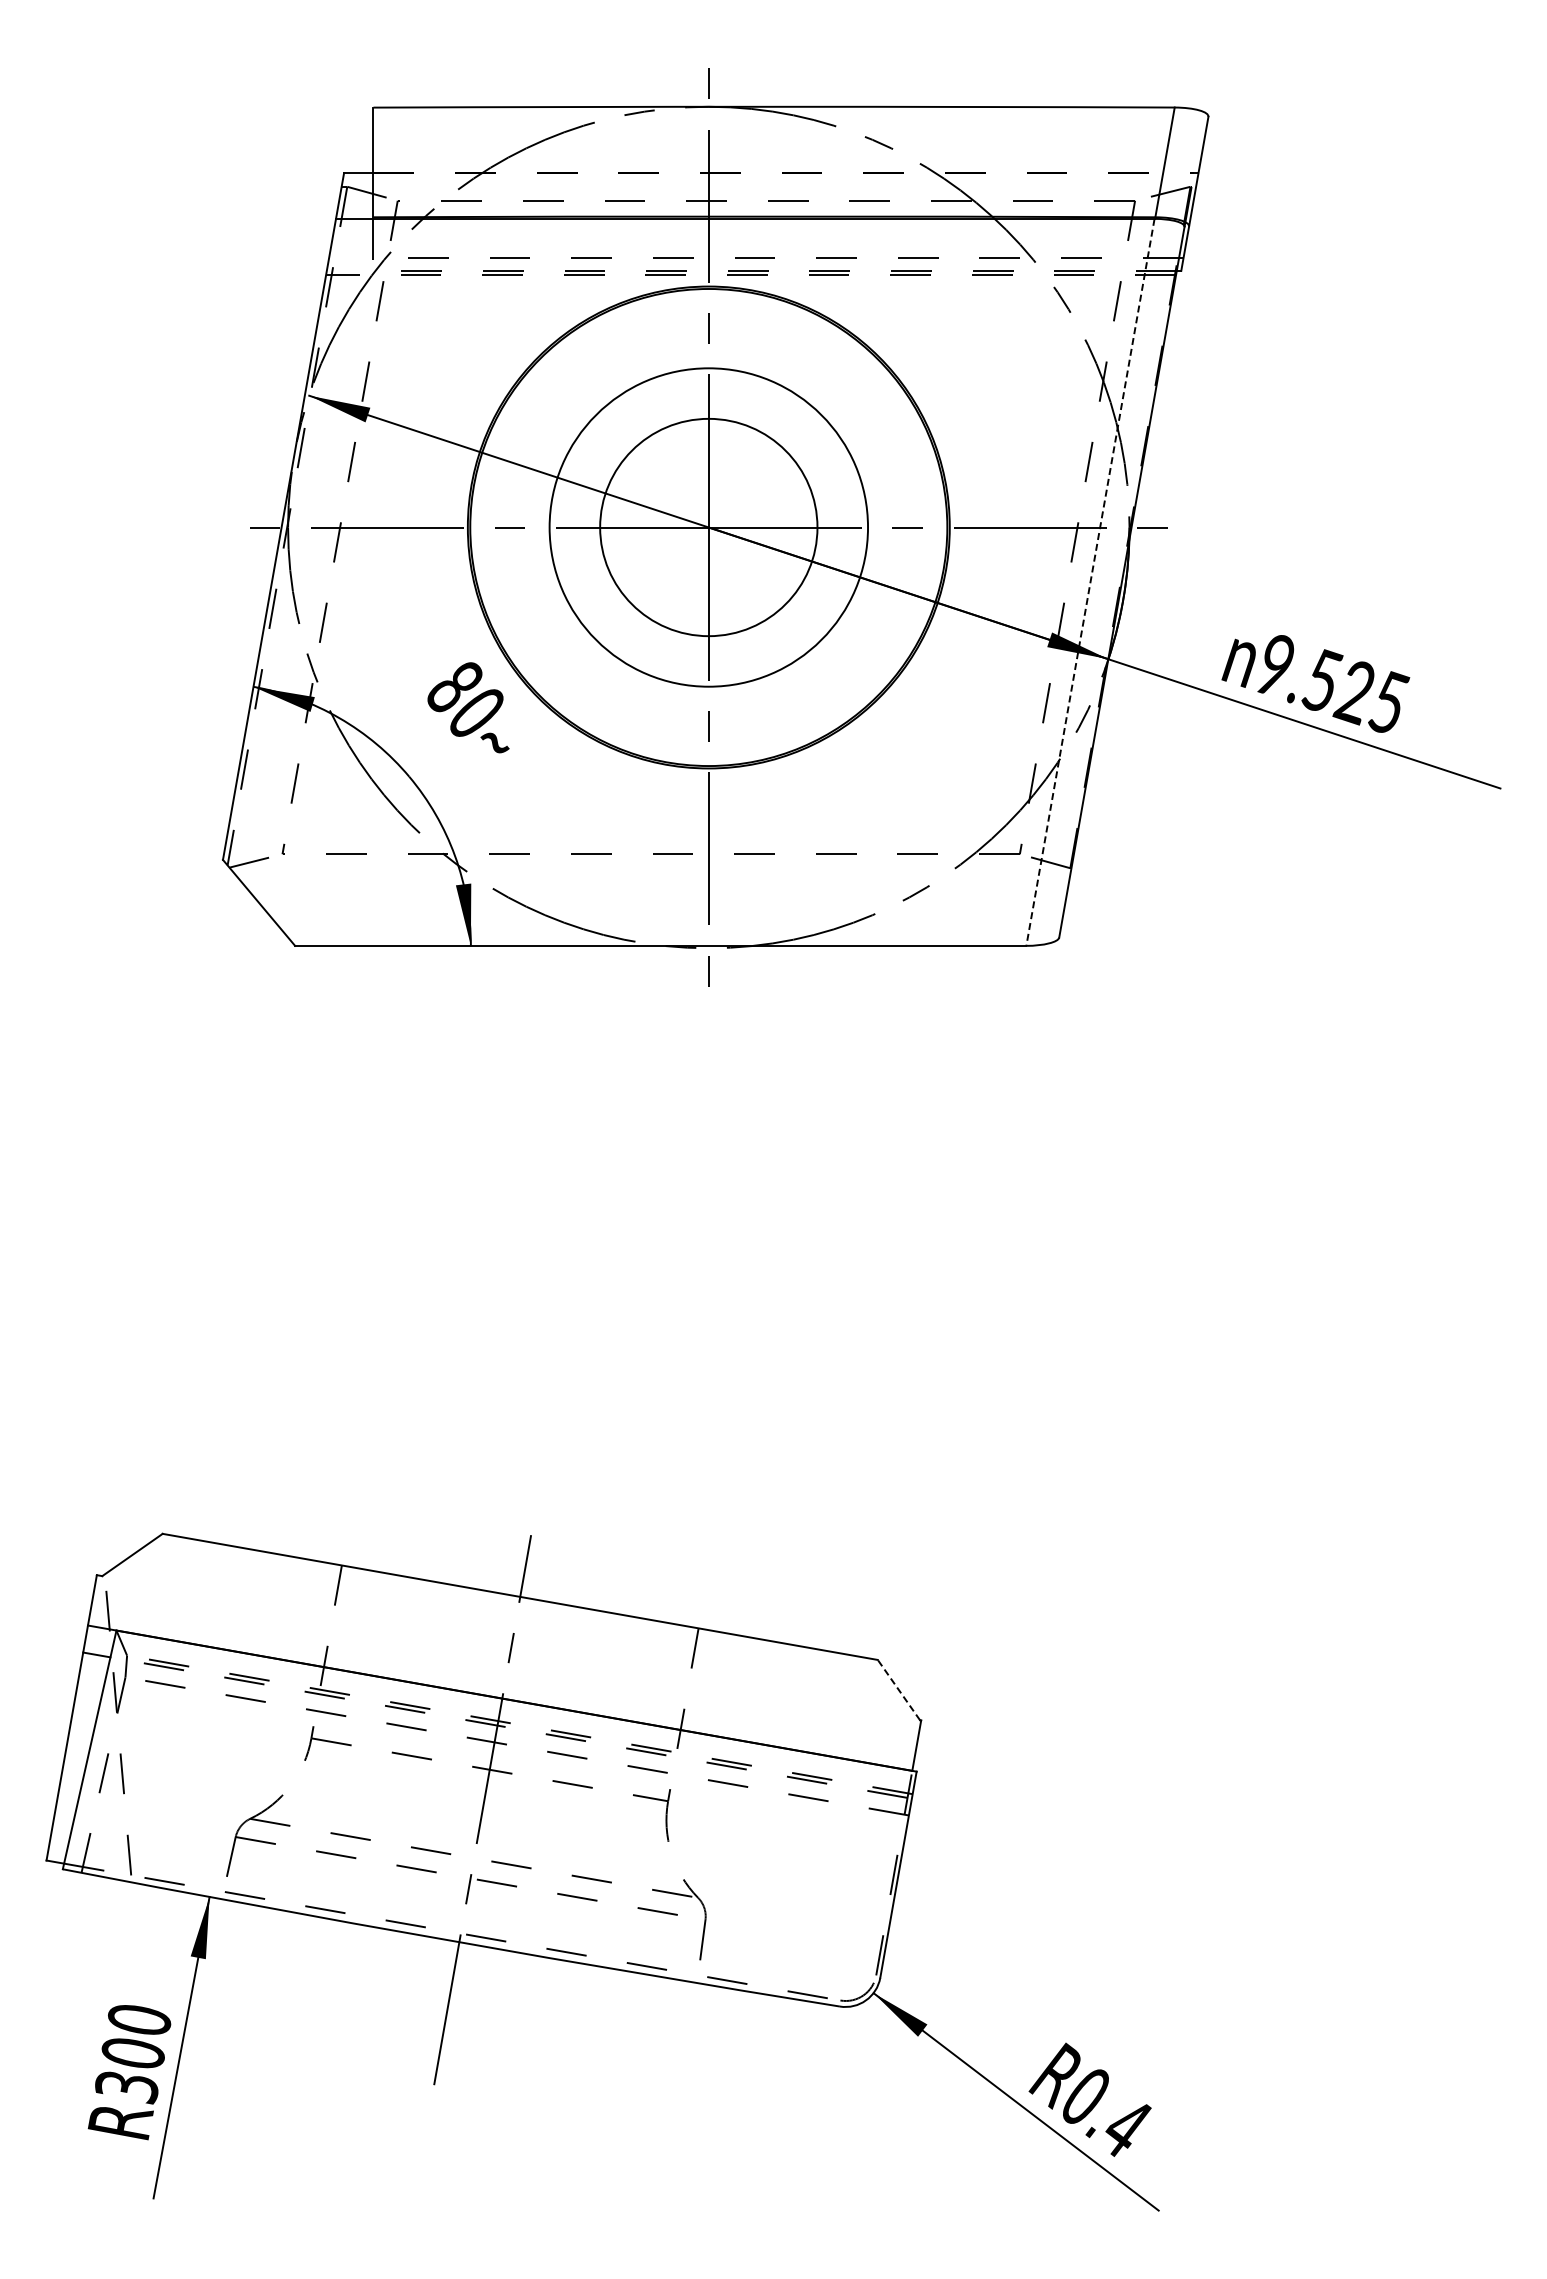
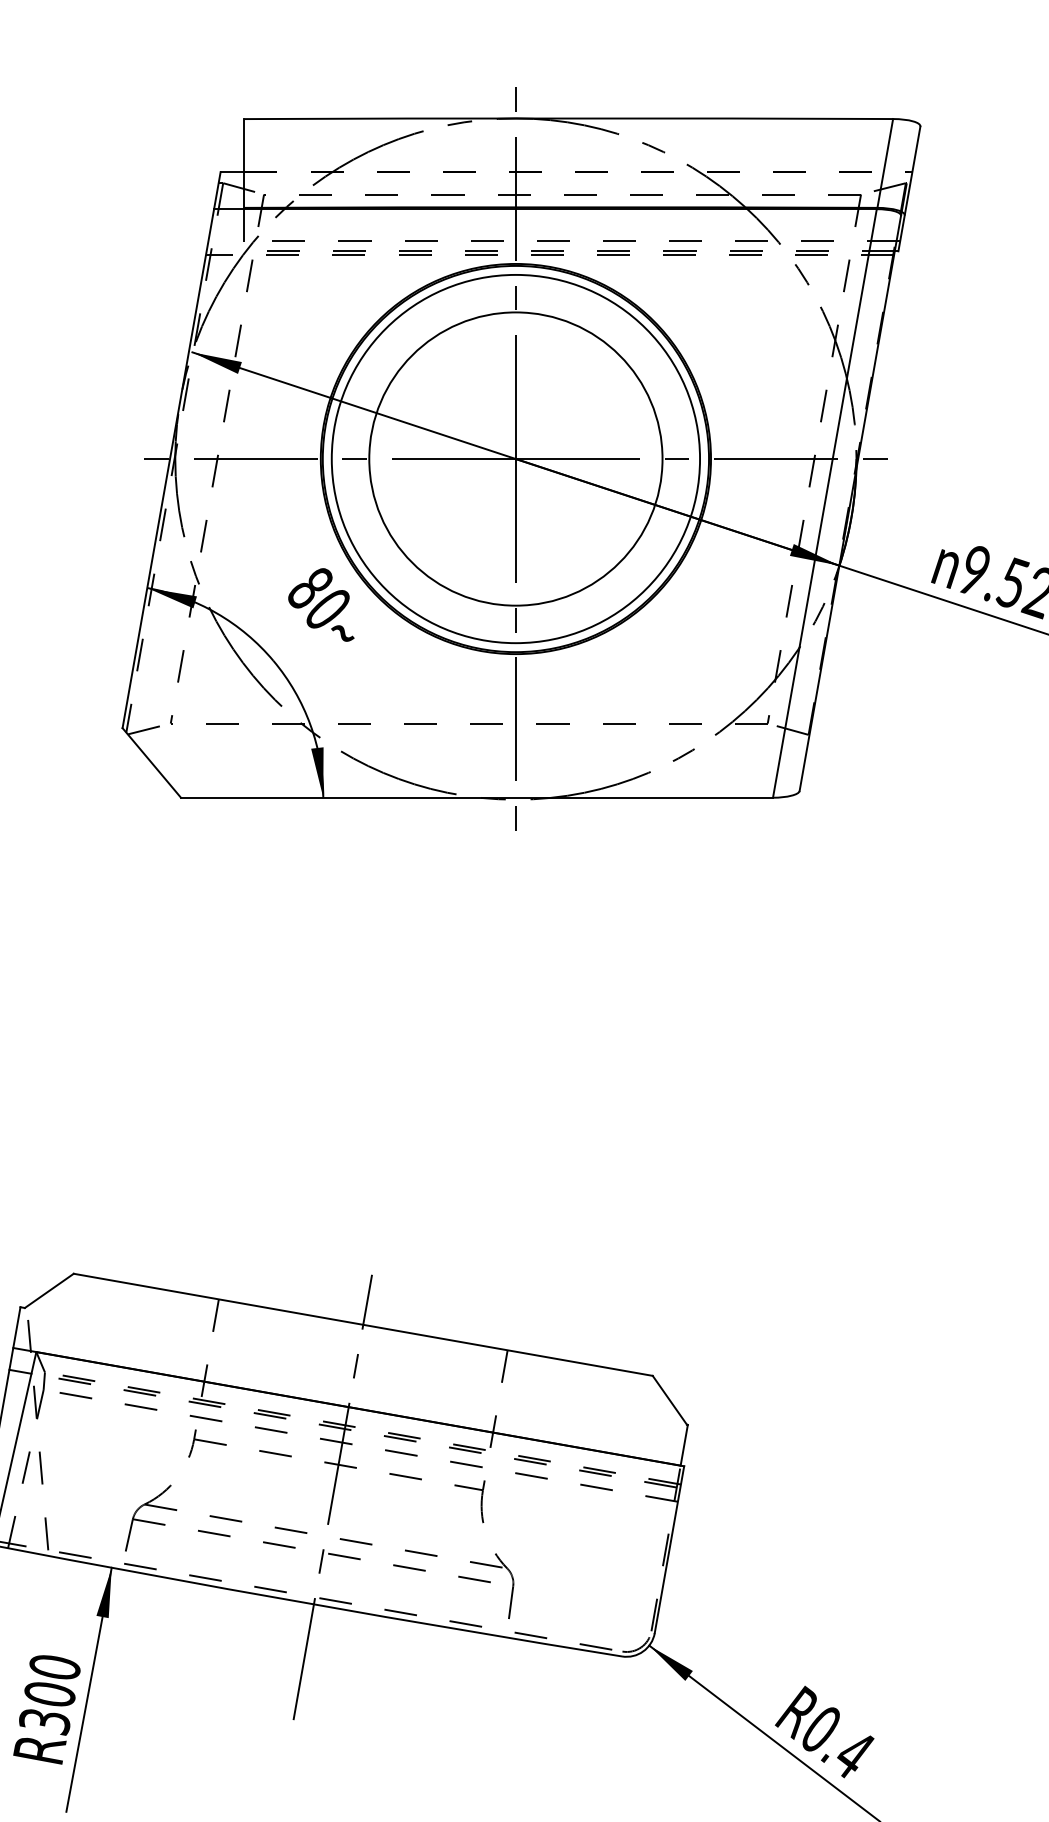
circle: (708, 527) -> (515, 459), size x1.43
circle: (708, 527) -> (515, 459), size x1.67
line: (1090, 582) -> (824, 503), dashed -> solid
line: (898, 1690) -> (669, 1400), dashed -> solid

